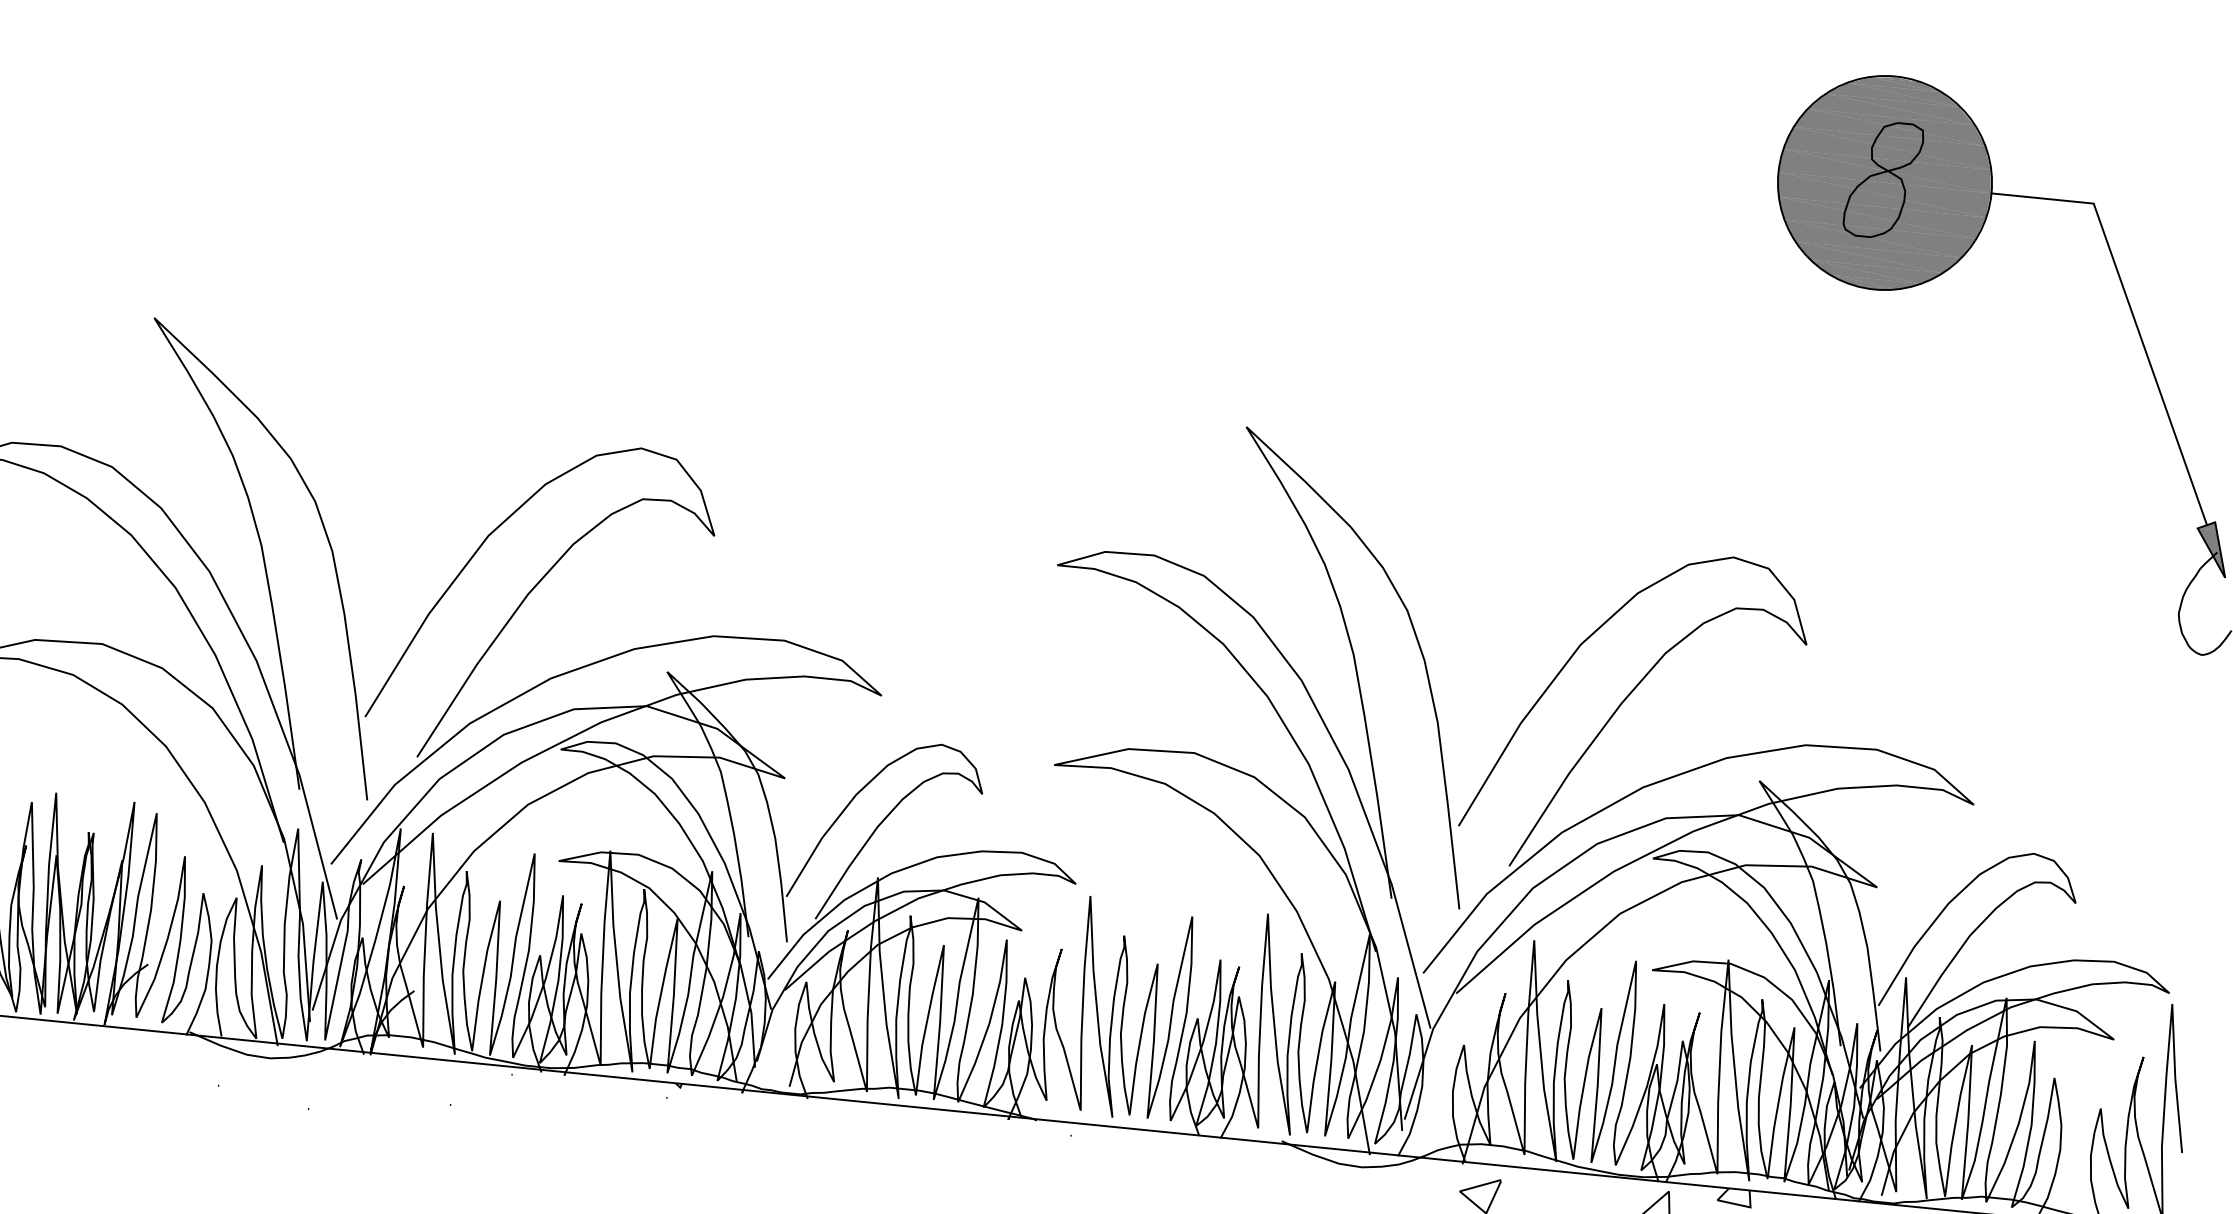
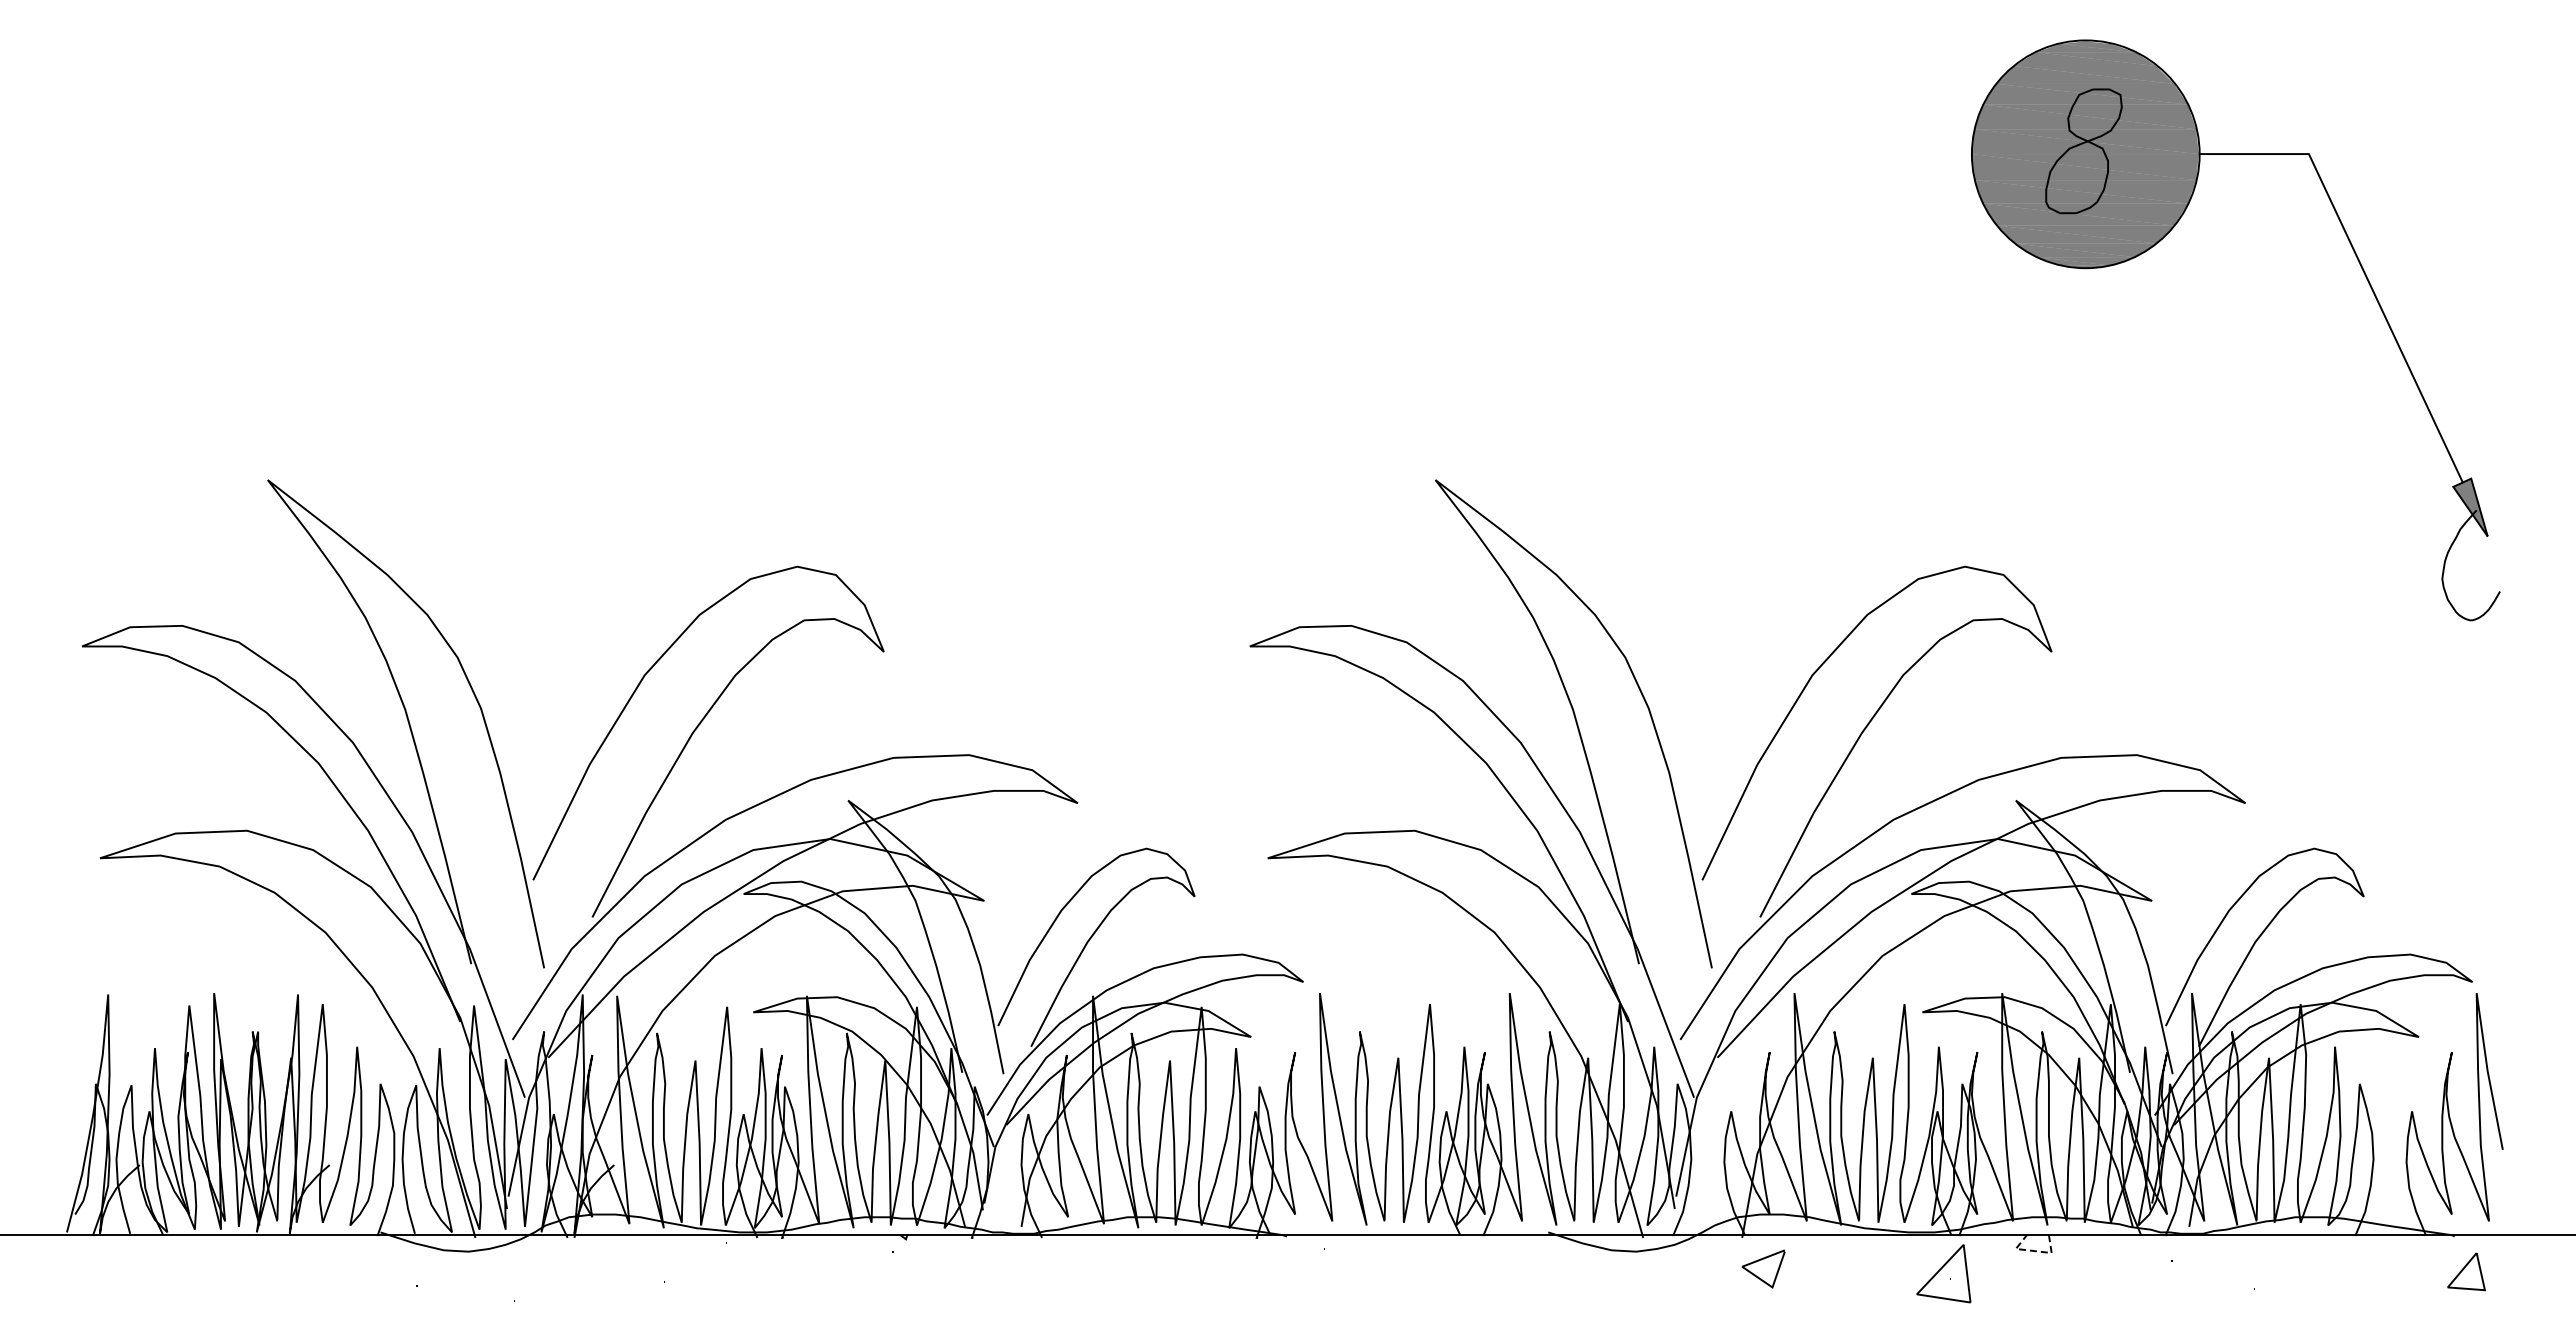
line: (1733, 1204) -> (2033, 1251), solid -> dashed

